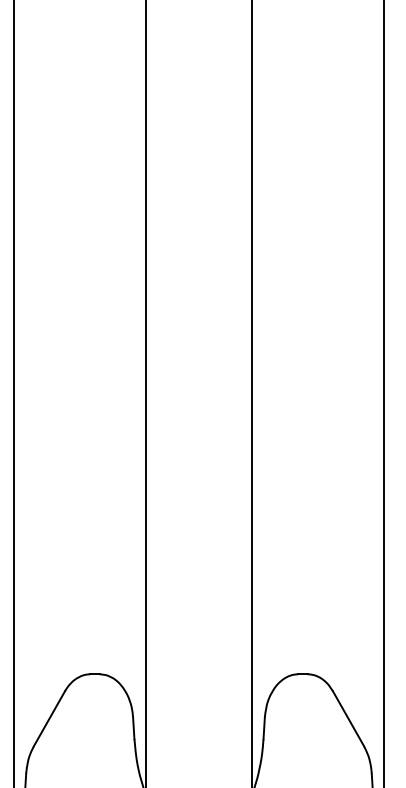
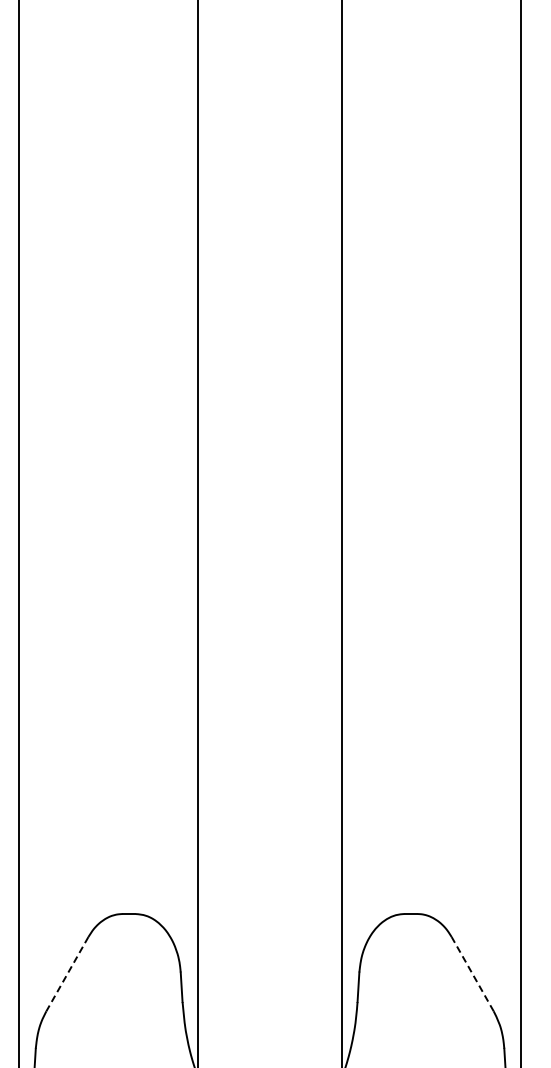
line: (49, 718) -> (67, 974), solid -> dashed
line: (348, 718) -> (472, 974), solid -> dashed

